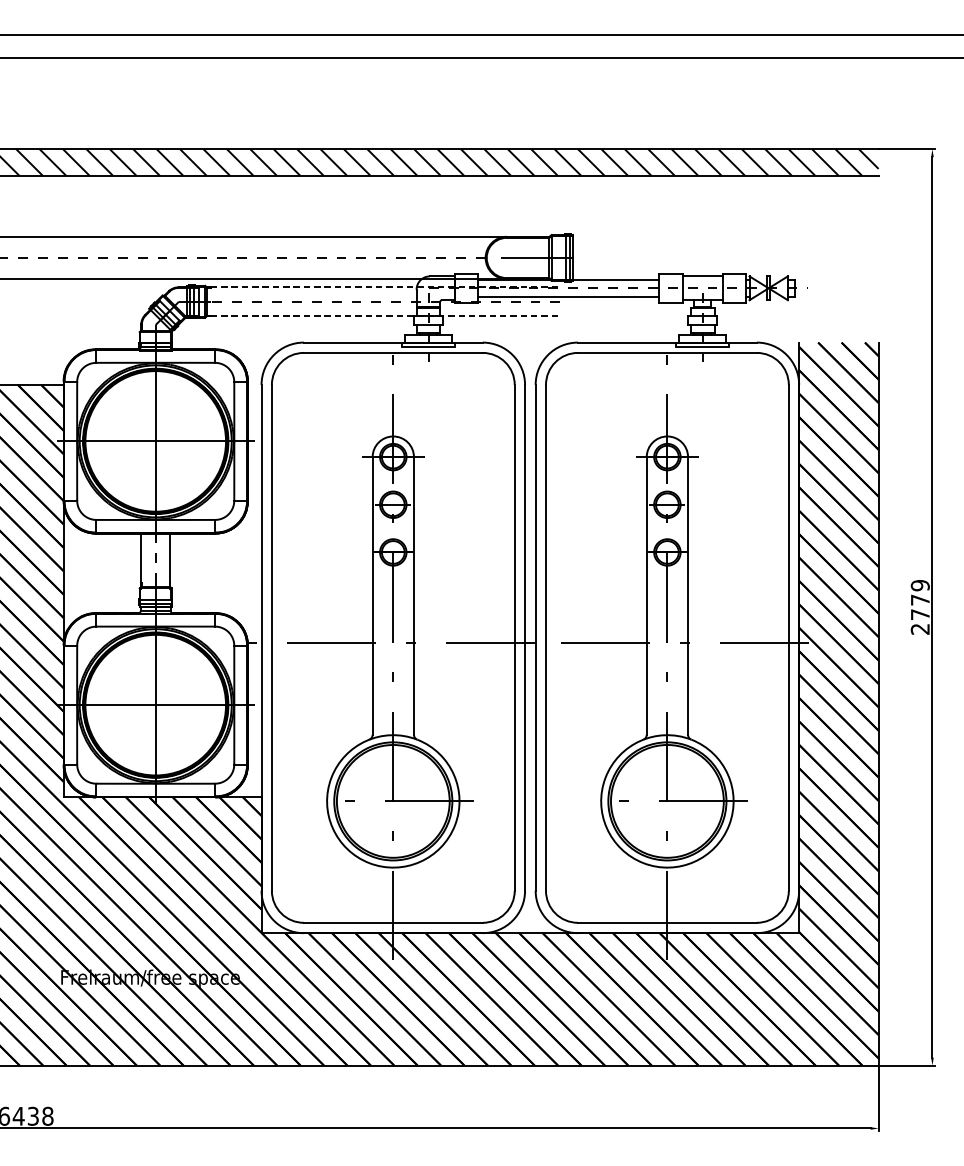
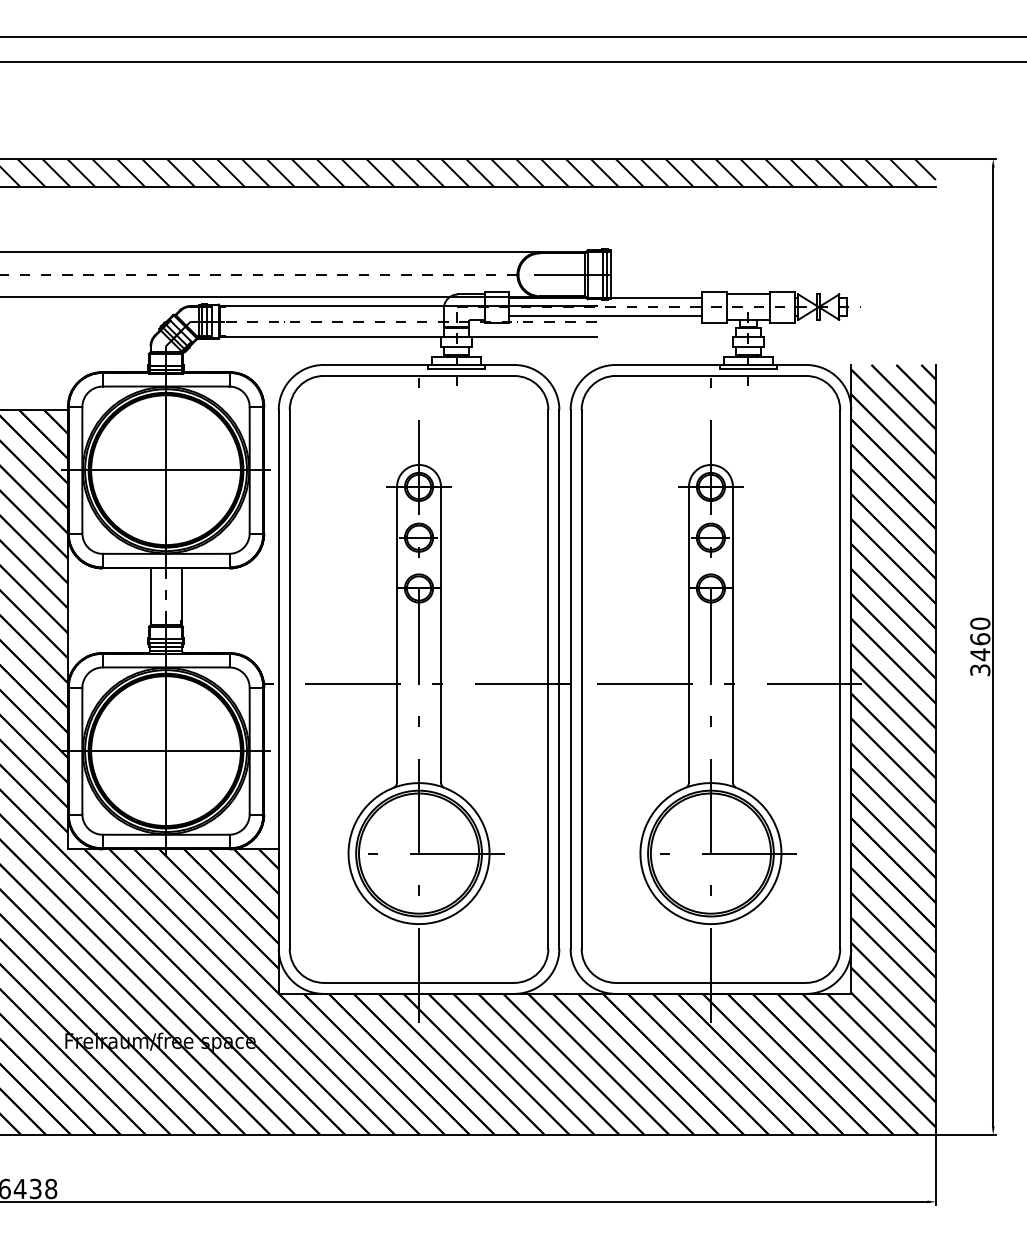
line: (386, 287) -> (411, 306), dashed -> solid
line: (386, 316) -> (411, 337), dashed -> solid
text: (920, 606) -> (980, 646), 2779 -> 3460

